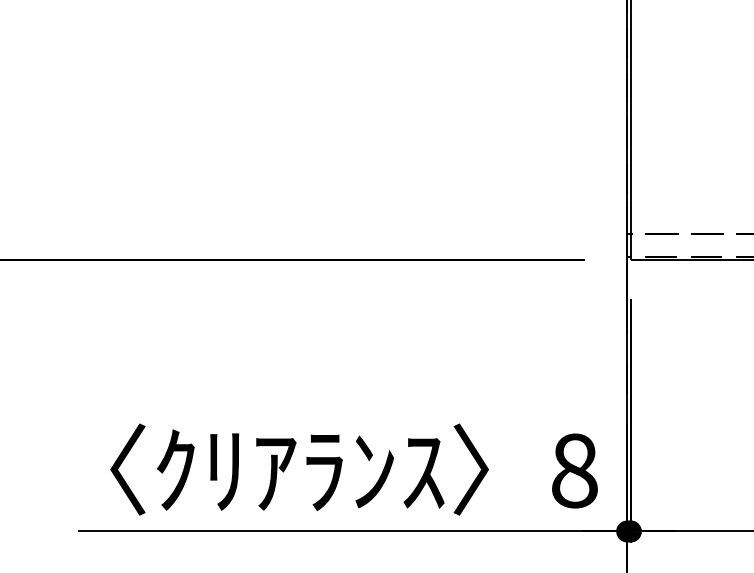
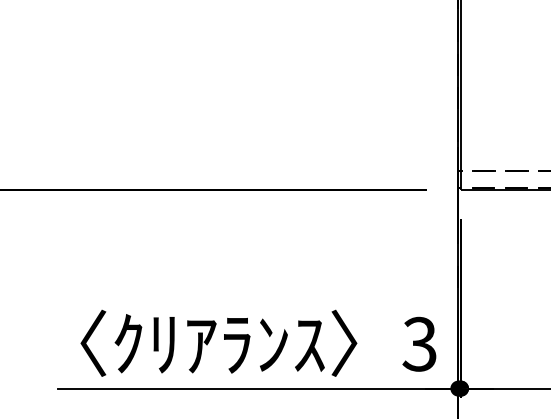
text: (573, 469) -> (419, 343), 8 -> 3

